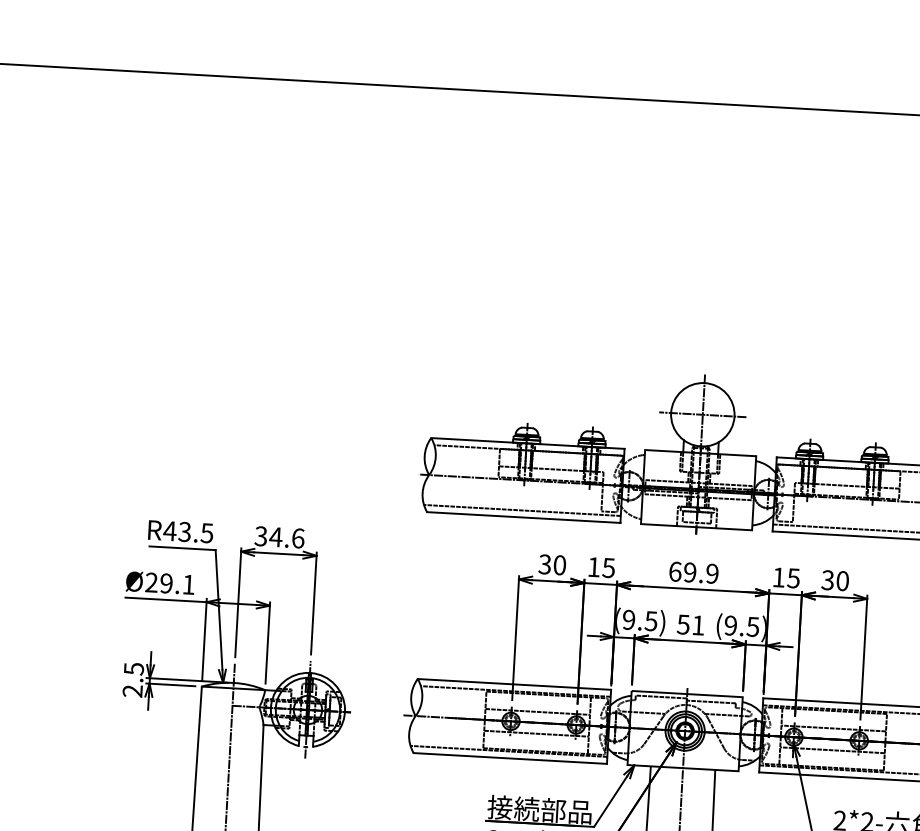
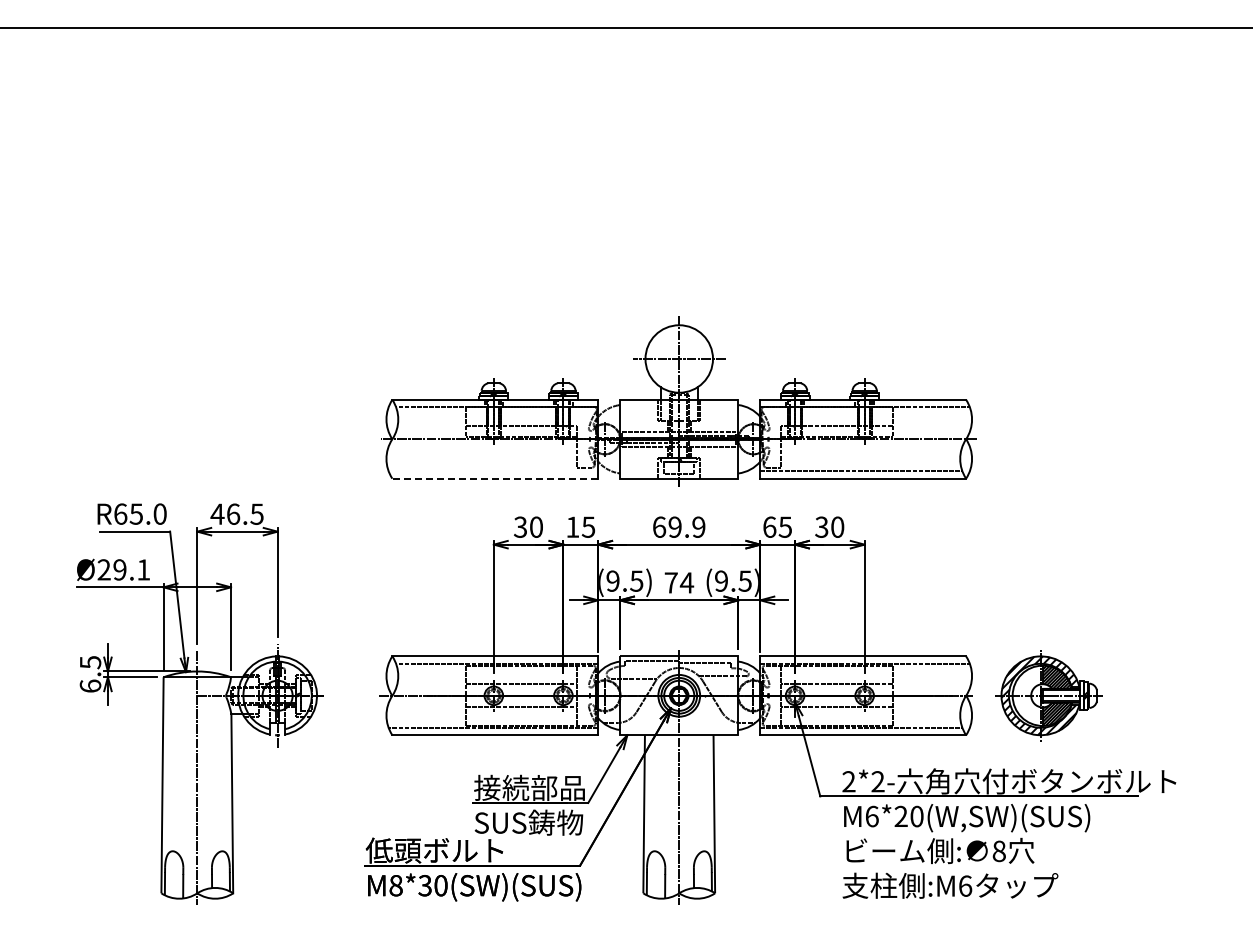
line: (522, 510) -> (493, 471), removed
line: (523, 517) -> (495, 478), solid -> dashed
text: (187, 531) -> (139, 513), R43.5 -> R65.0
text: (278, 536) -> (236, 513), 34.6 -> 46.5
text: (778, 576) -> (769, 526), 15 -> 65
text: (691, 624) -> (679, 582), 51 -> 74
text: (132, 690) -> (90, 685), 2.5 -> 6.5

